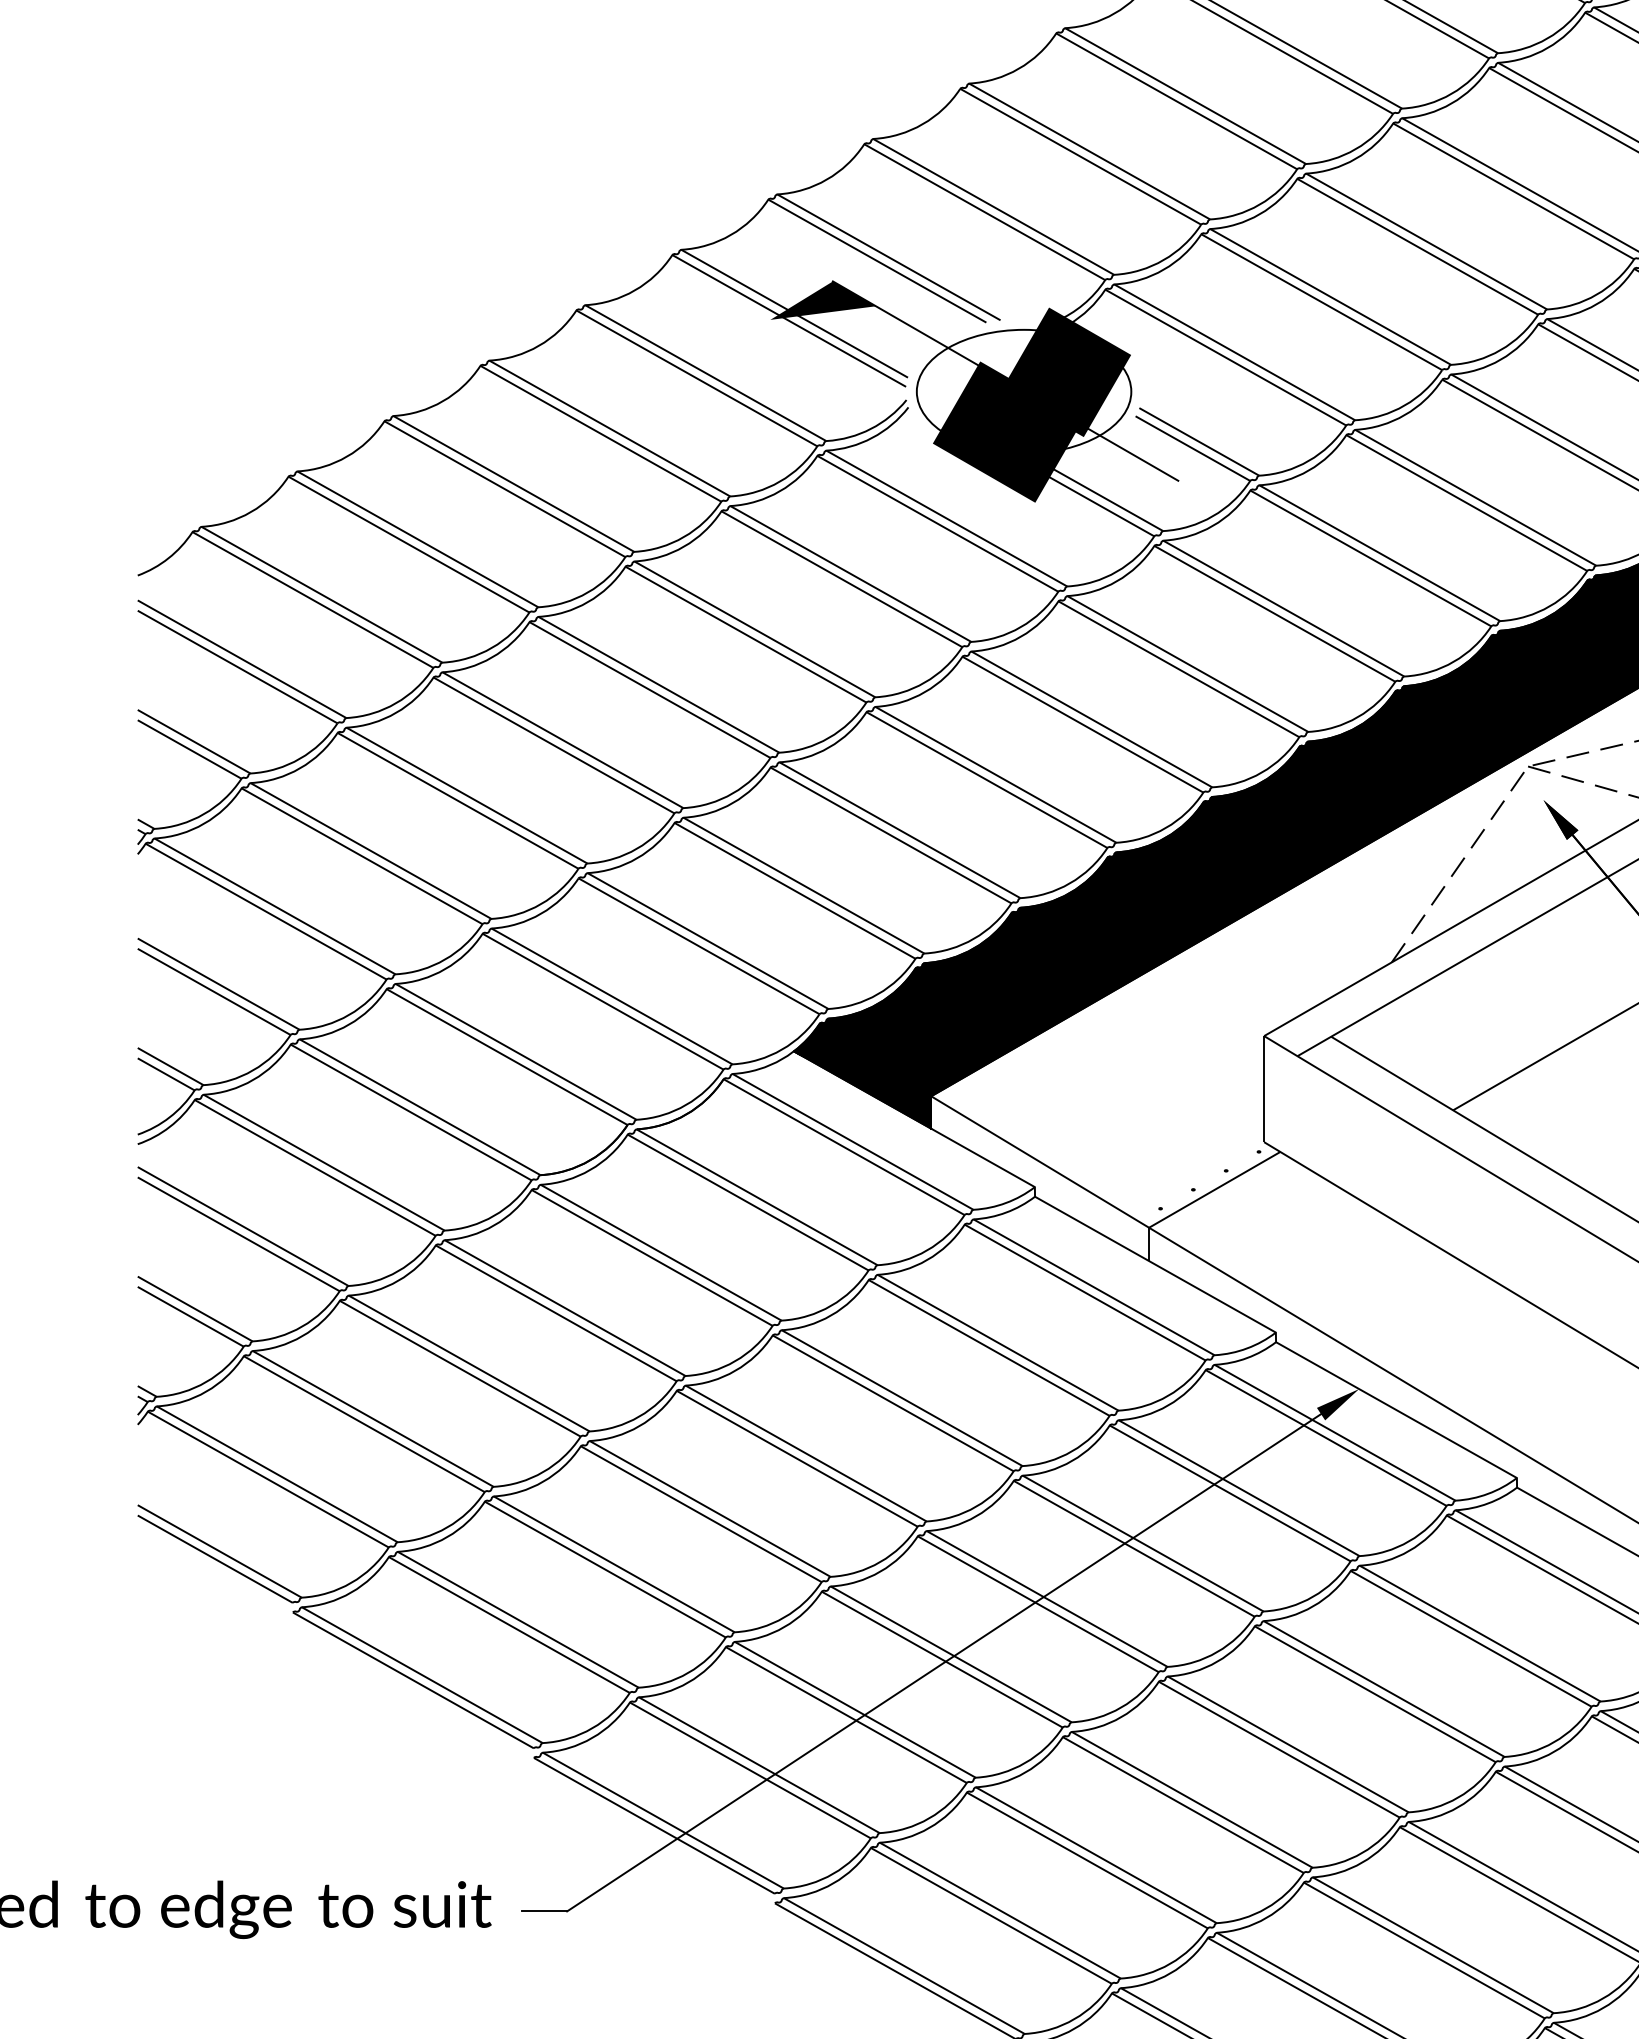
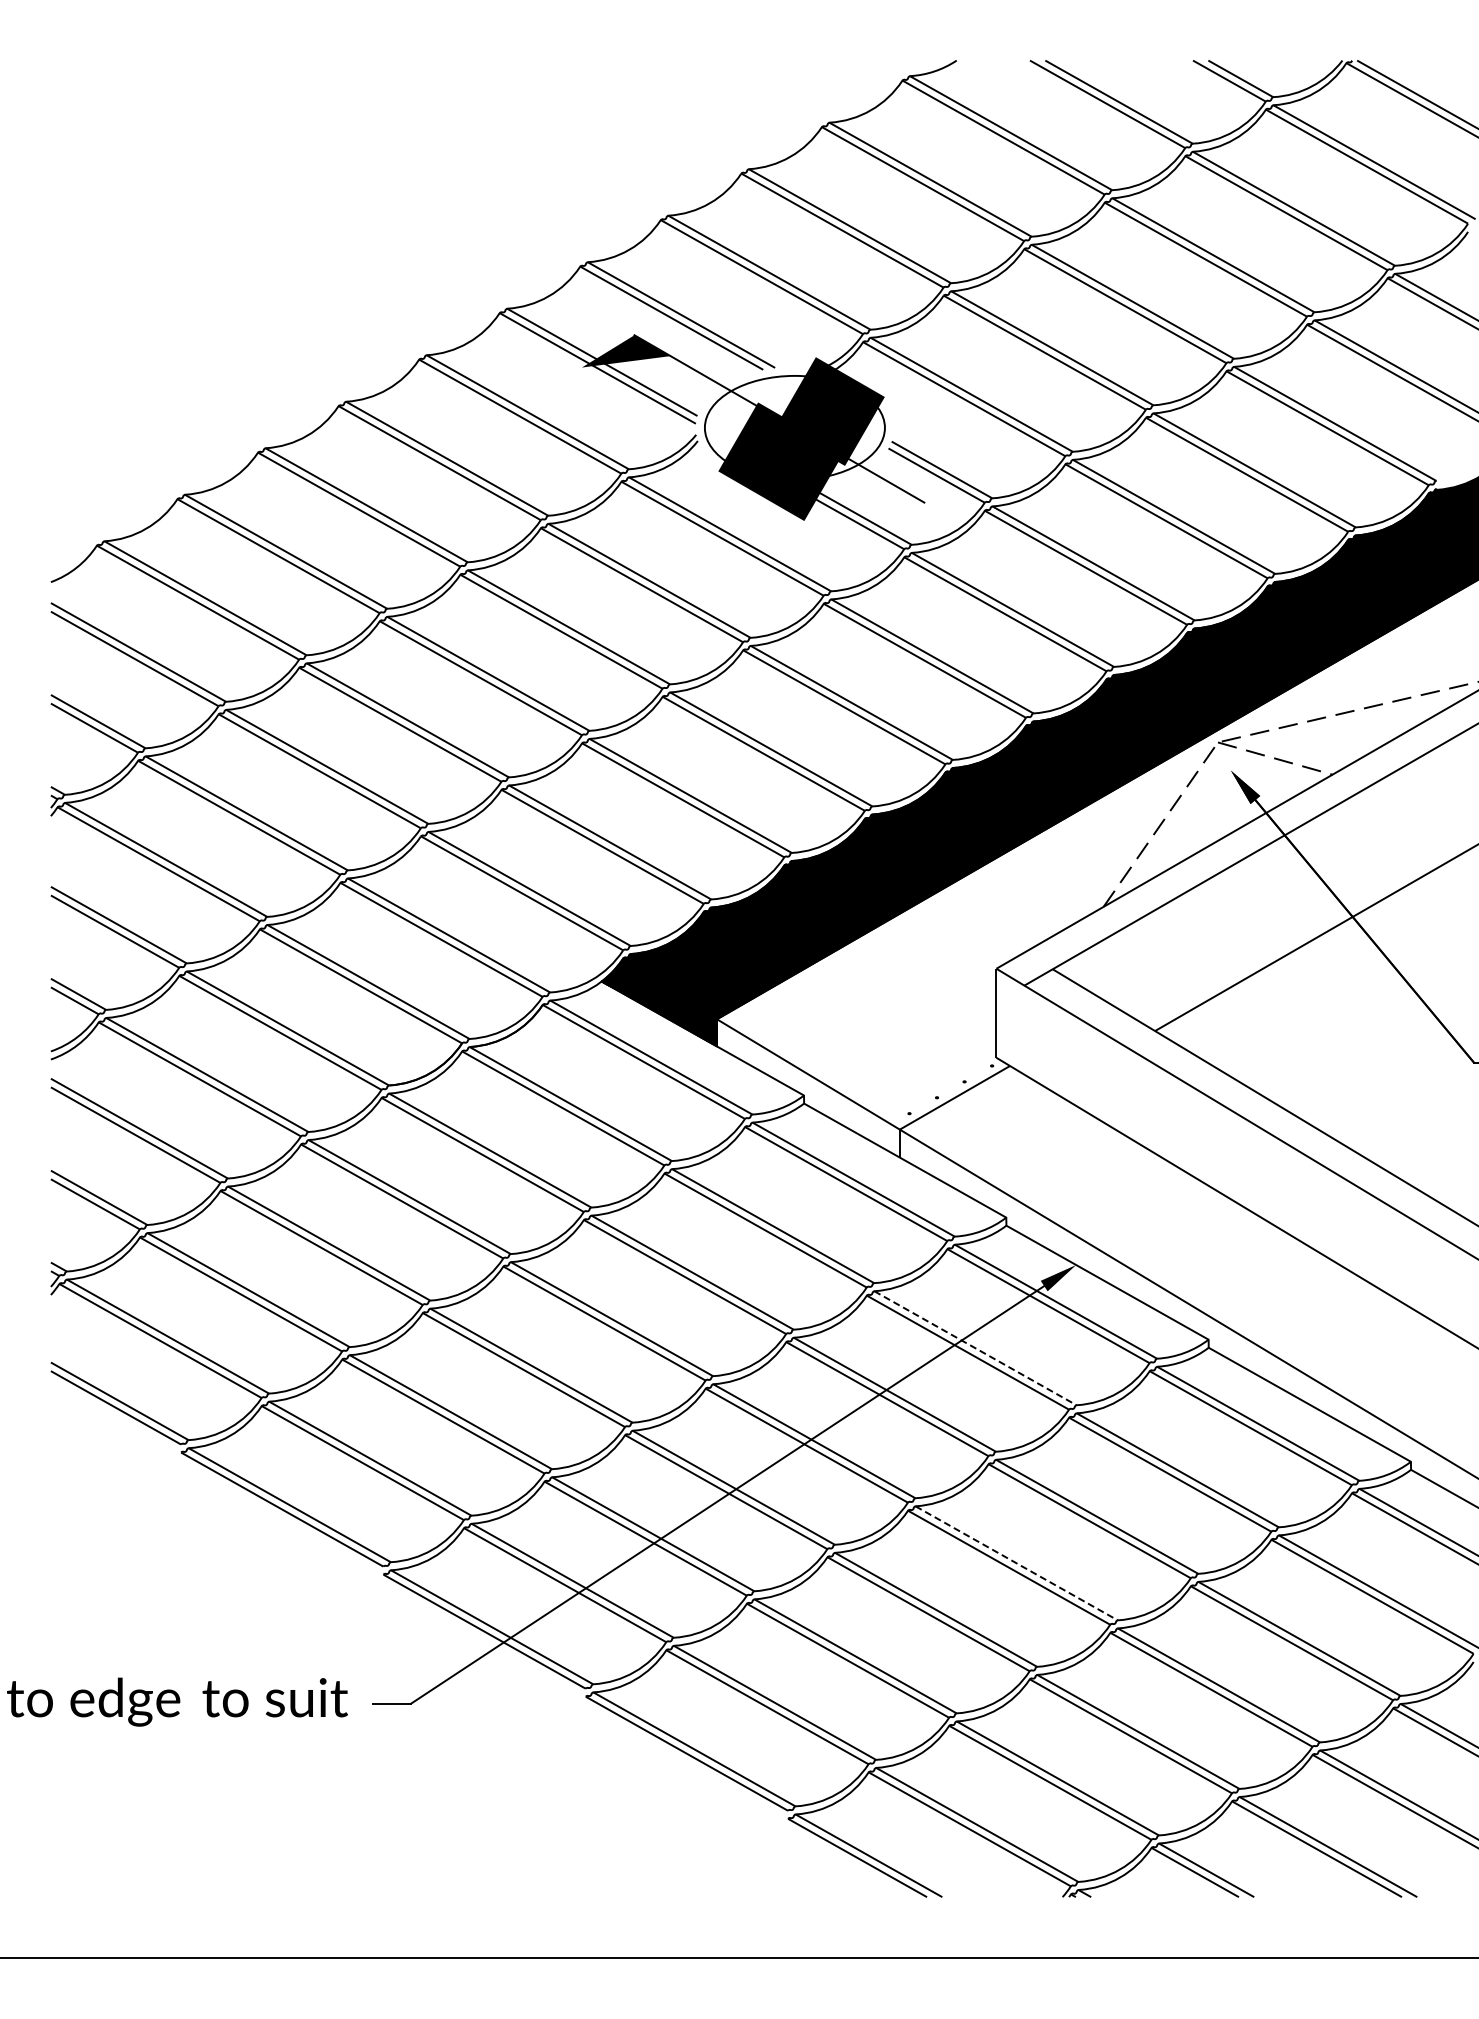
line: (1239, 1488) -> (975, 1348), solid -> dashed
line: (1289, 1744) -> (1017, 1563), solid -> dashed

